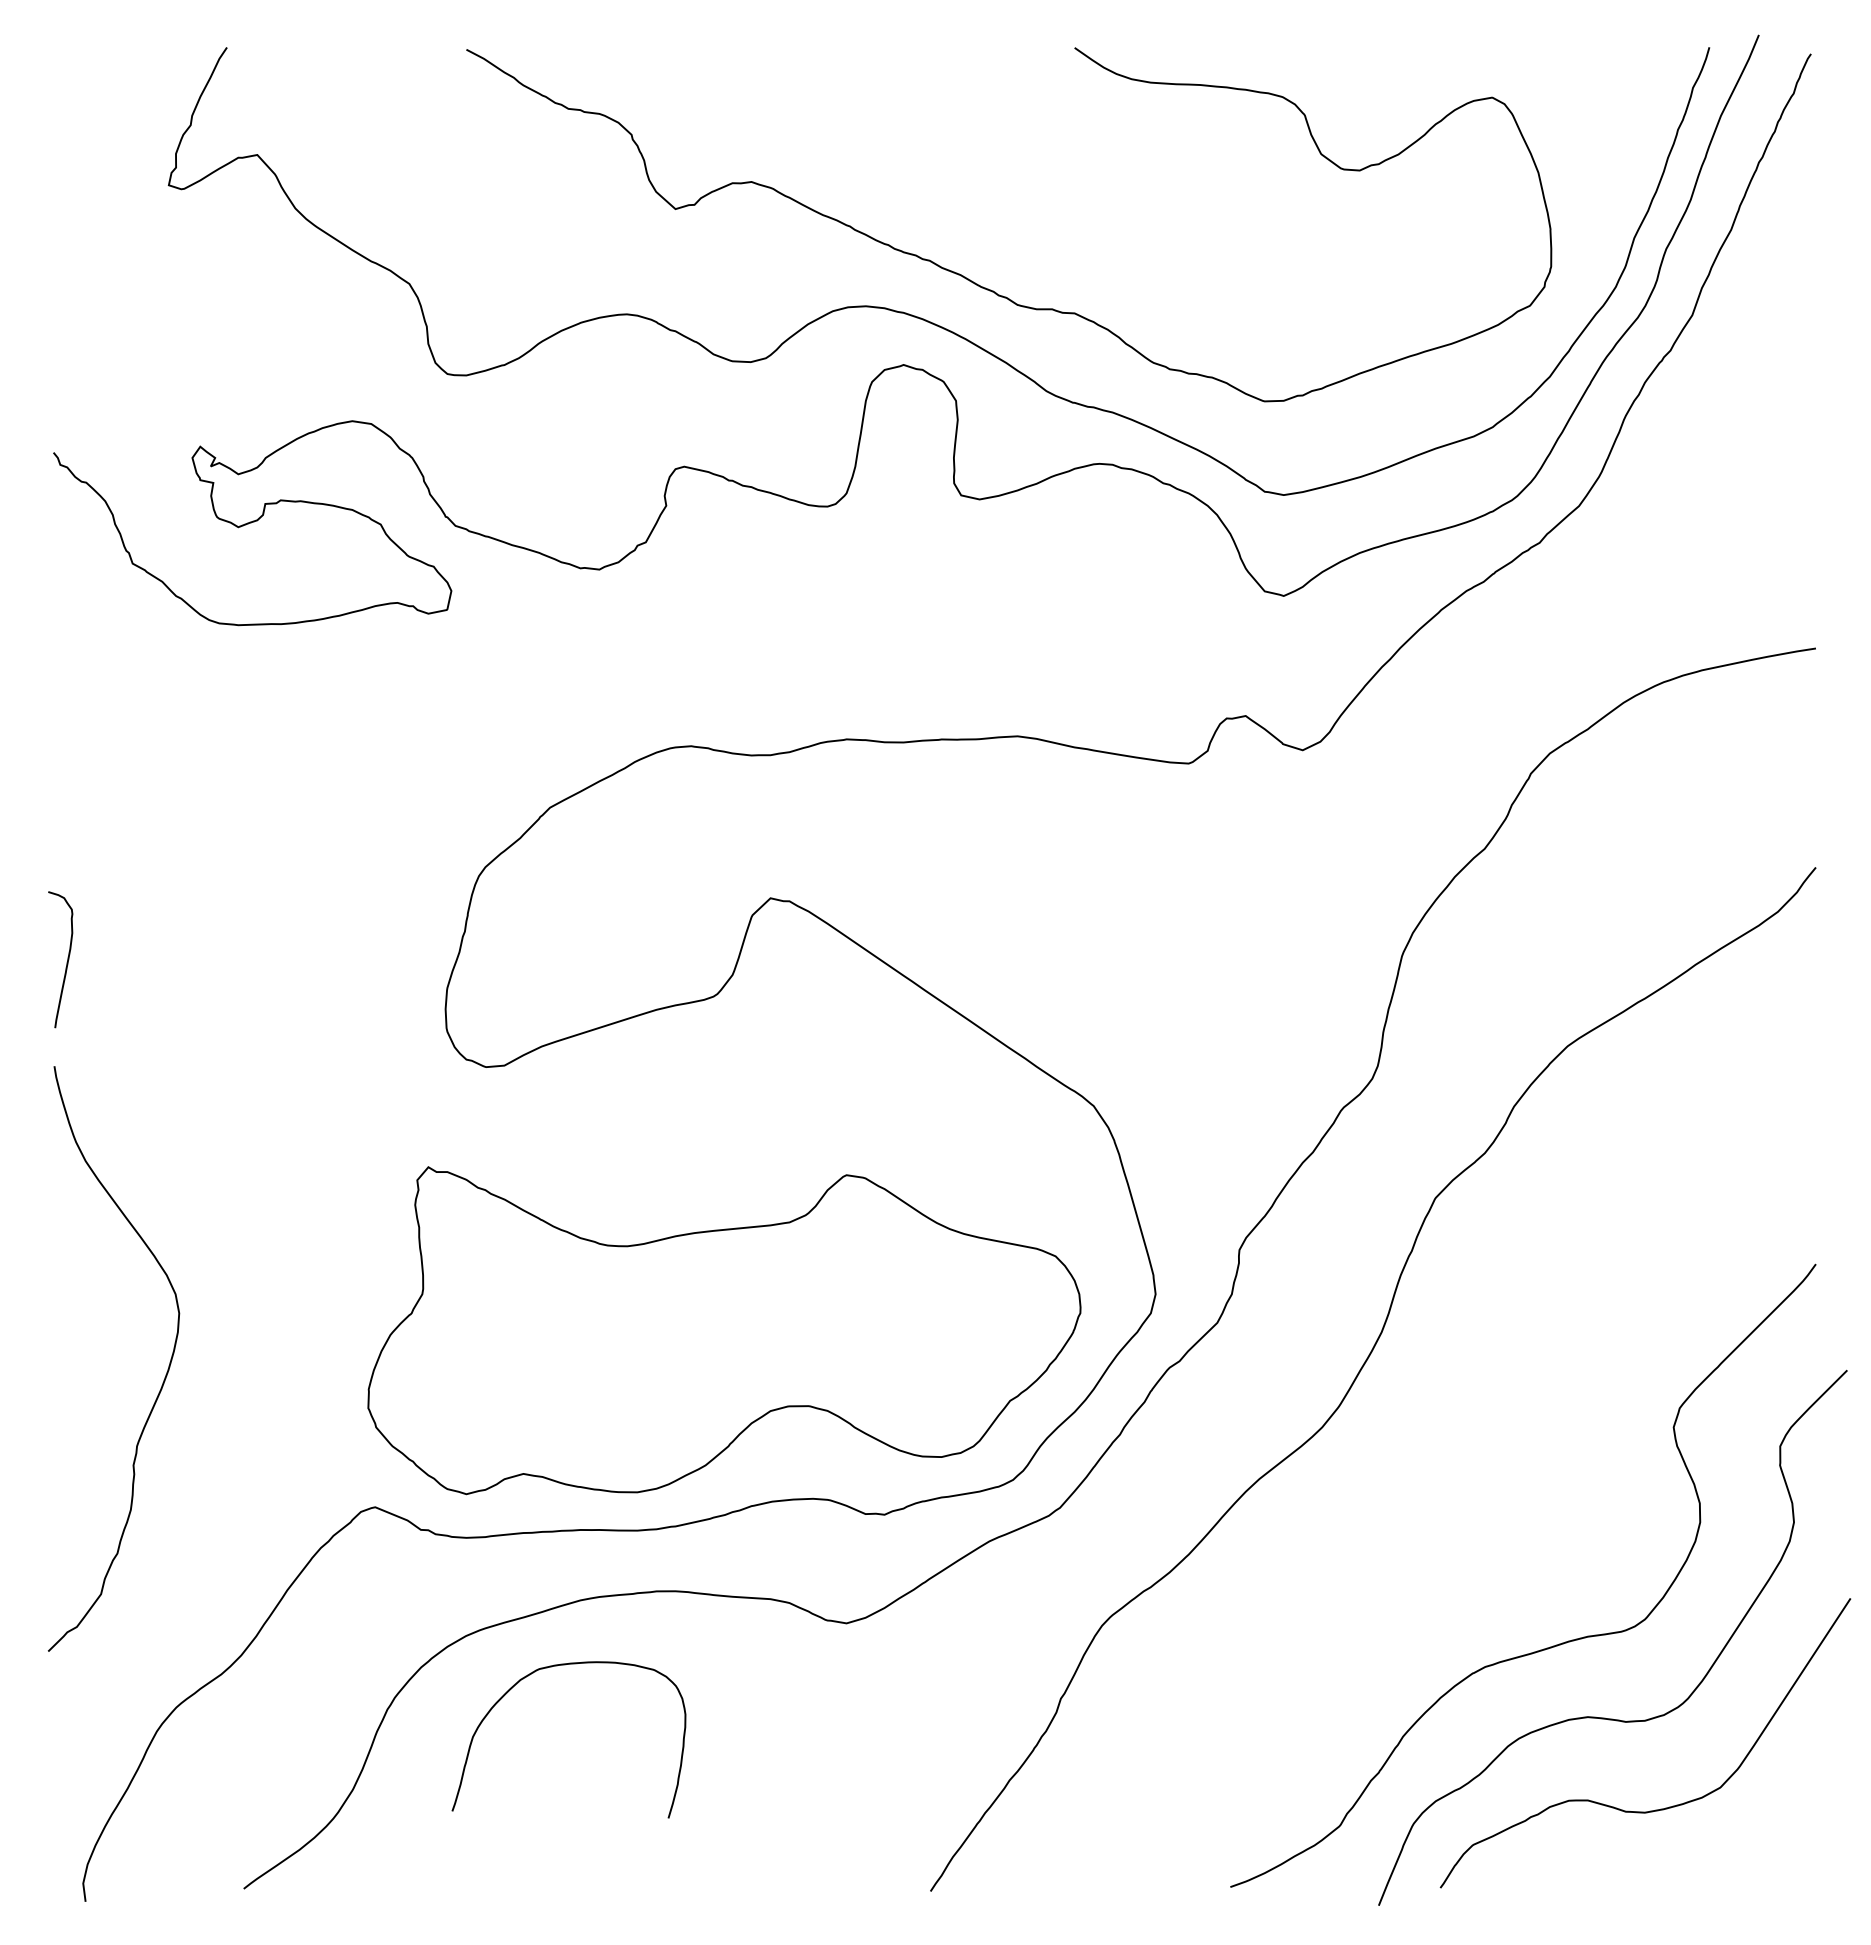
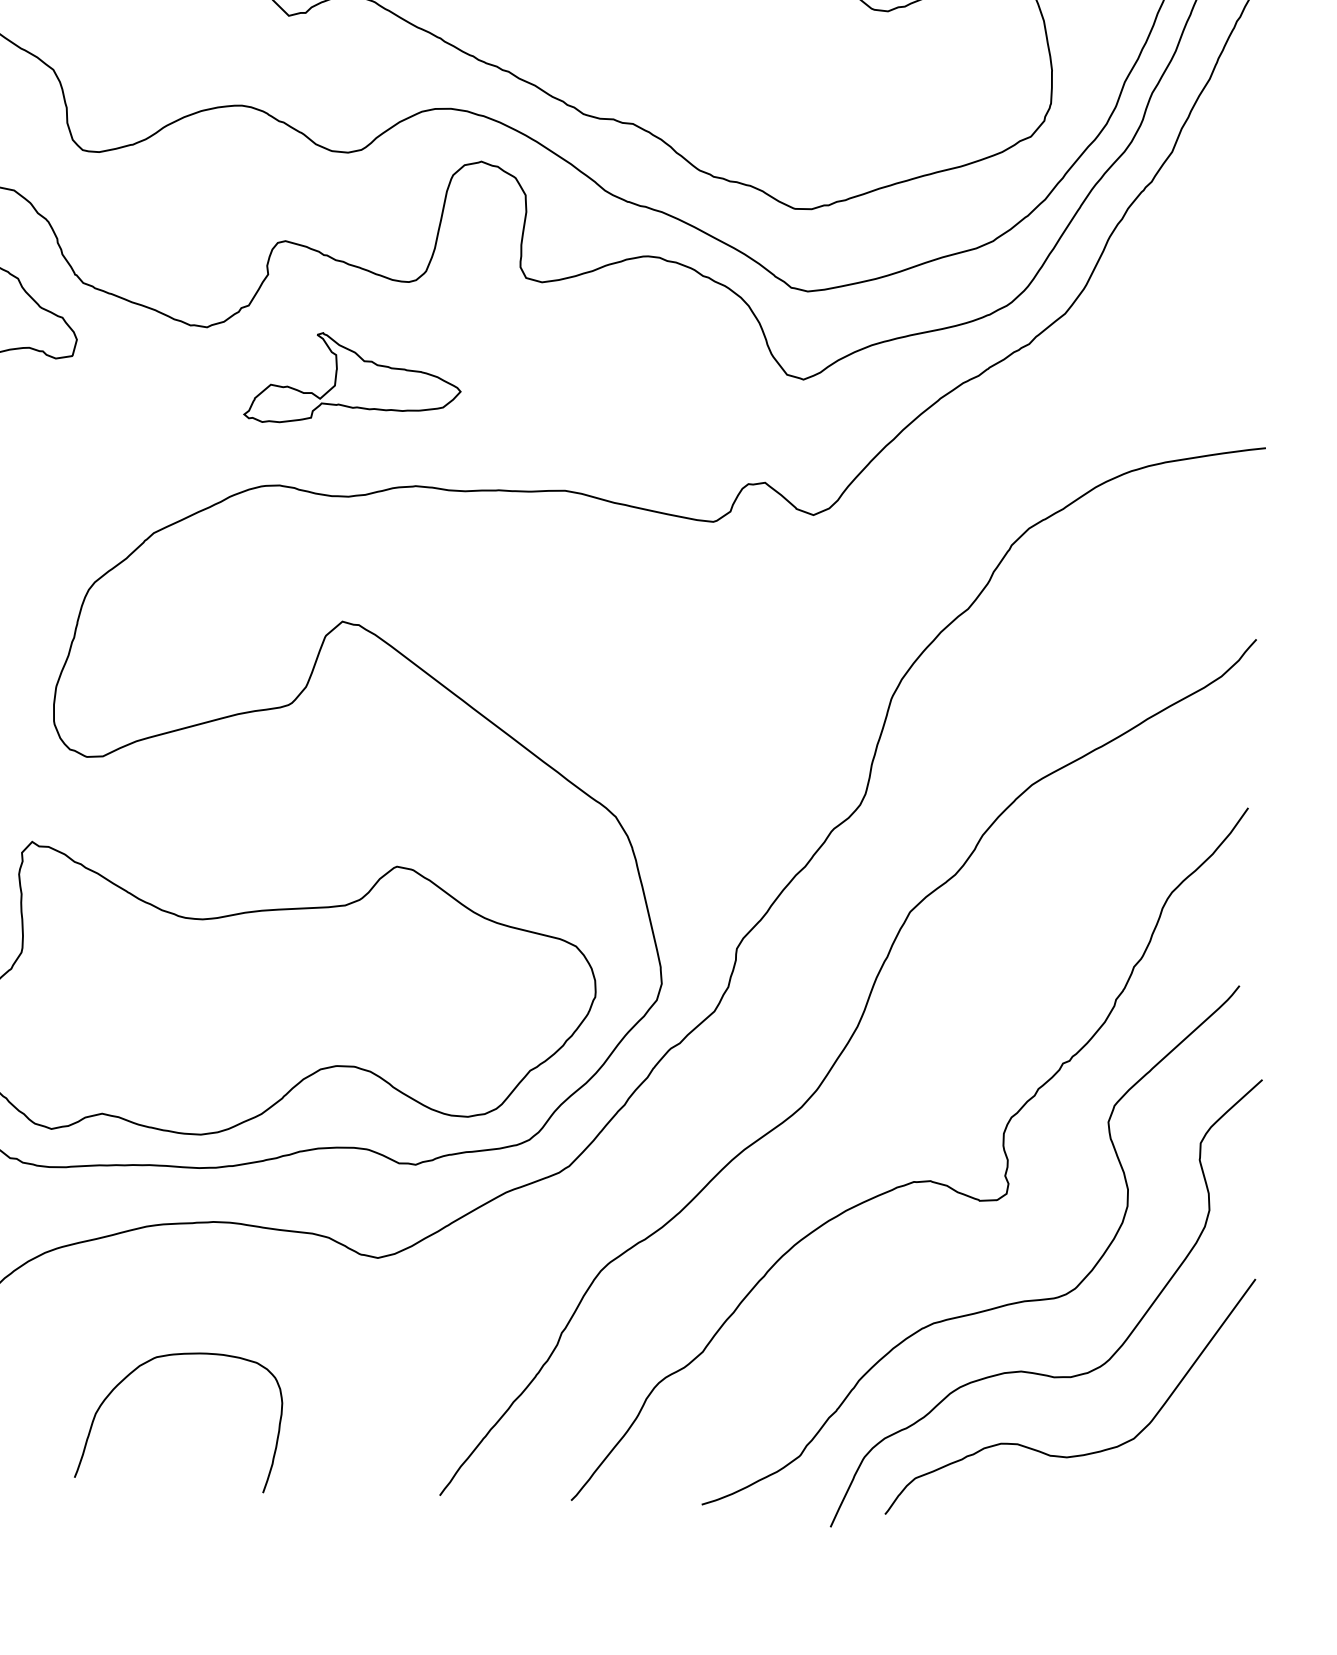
part: (769, 621) -> (353, 379), added
curve: (1454, 1505) -> (913, 1181), added
curve: (557, 1666) -> (172, 1355), moved

